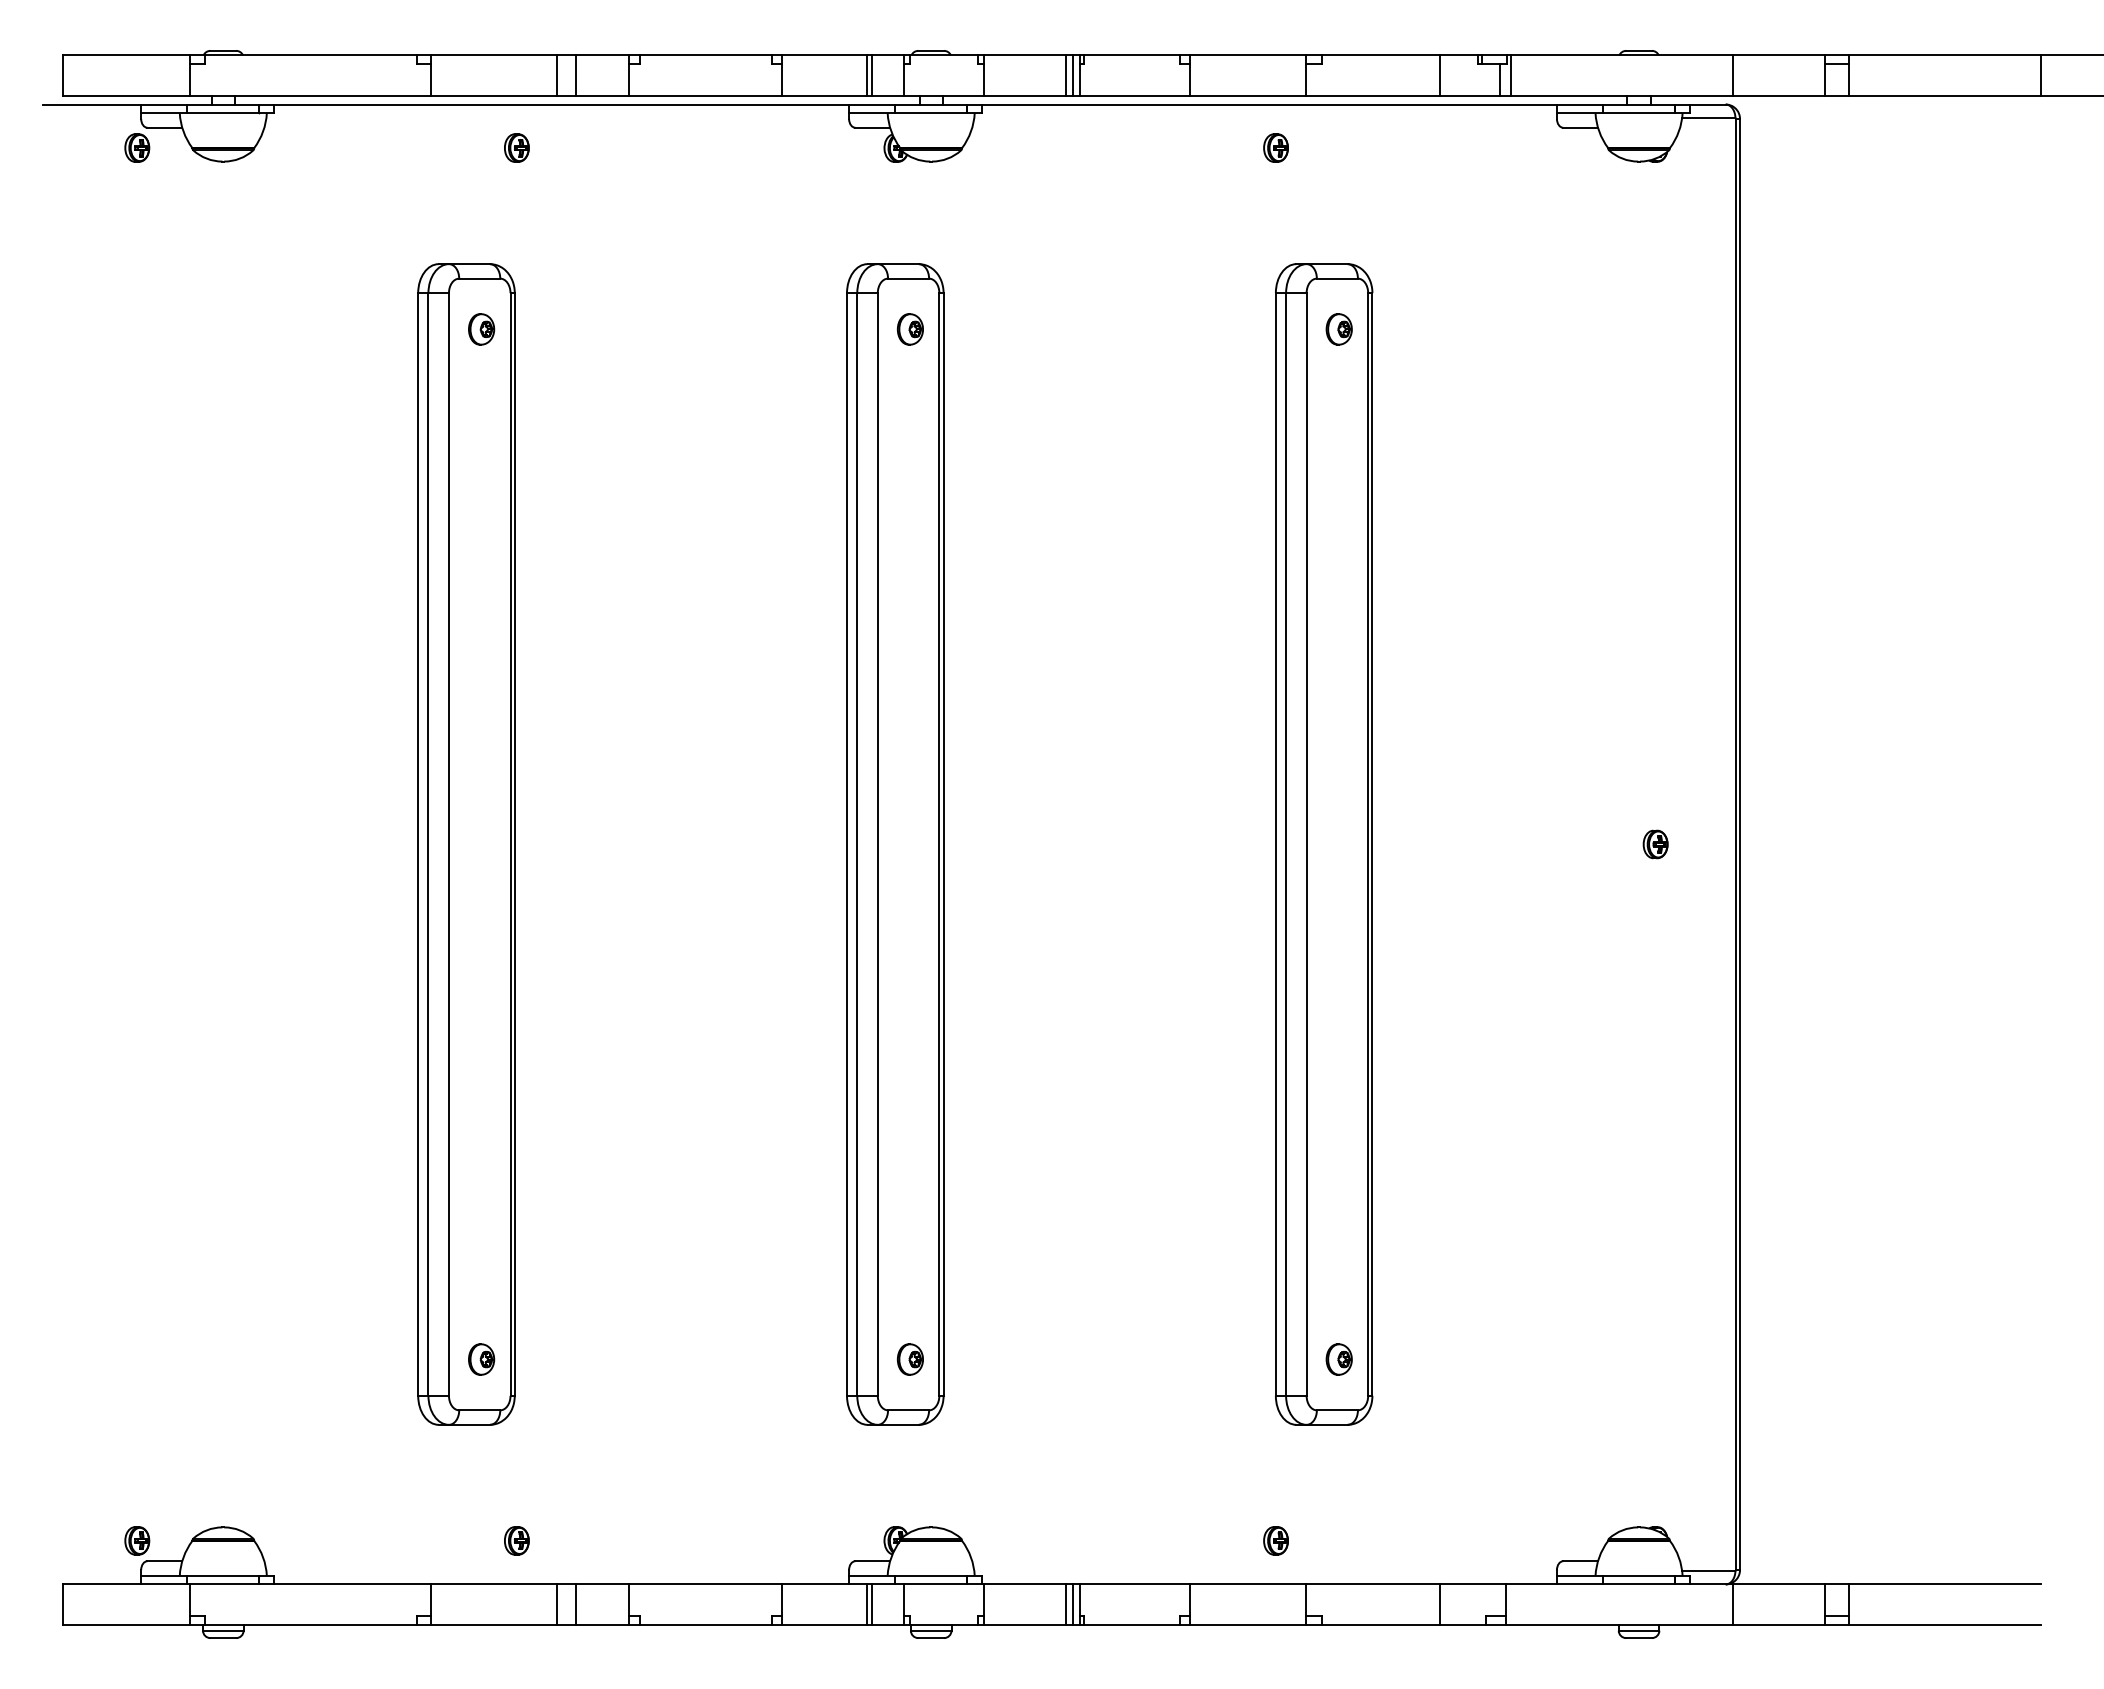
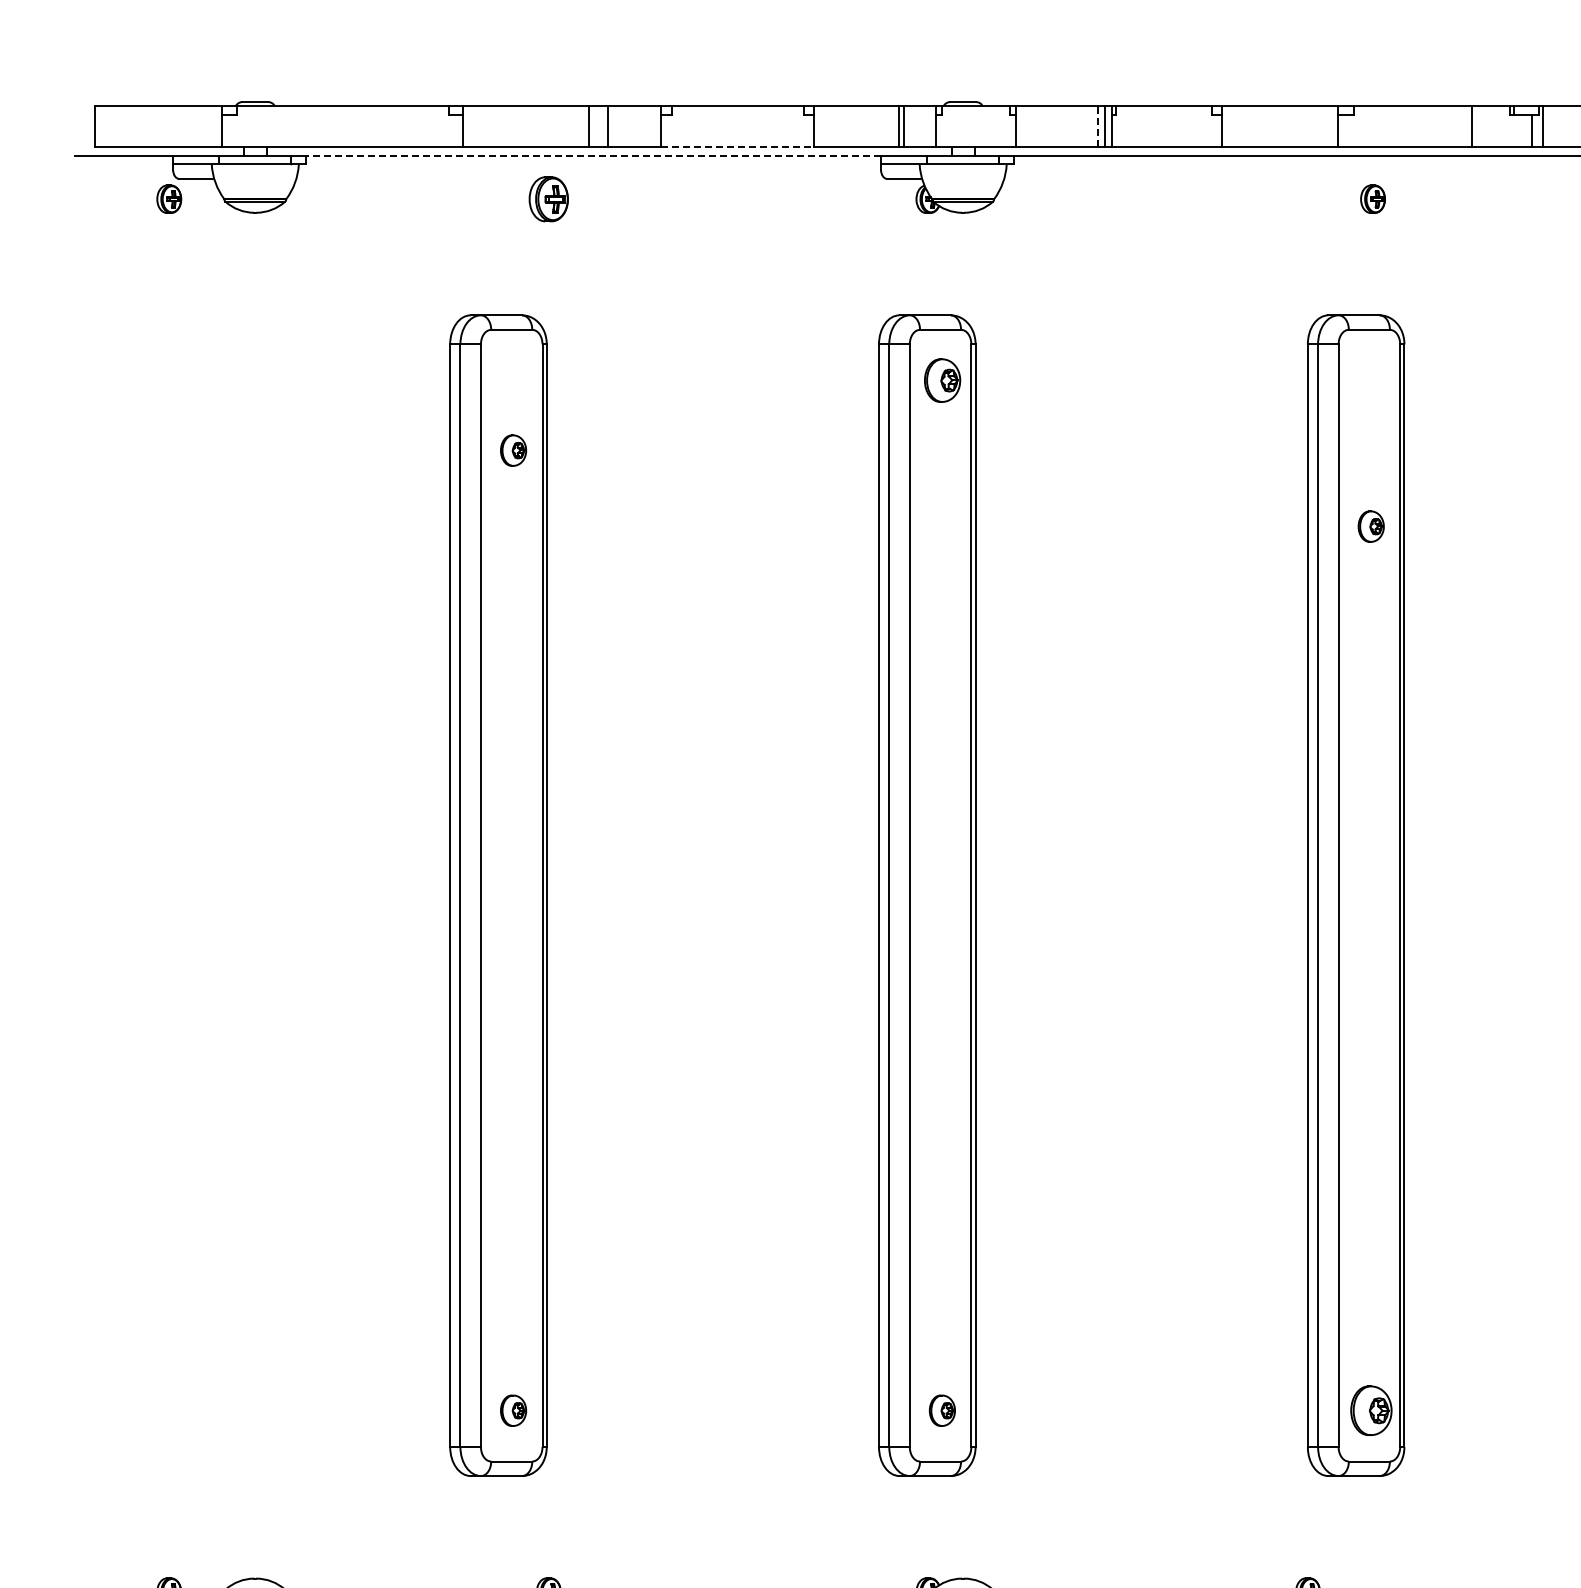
line: (1066, 75) -> (1098, 126), solid -> dashed
line: (705, 95) -> (737, 146), solid -> dashed
line: (561, 104) -> (593, 155), solid -> dashed
part: (516, 147) -> (548, 198), size x1.6
part: (1275, 147) -> (1372, 198), moved
part: (481, 329) -> (513, 450), moved
part: (909, 329) -> (941, 380), size x1.4
part: (1338, 329) -> (1370, 526), moved
part: (1338, 1359) -> (1370, 1410), size x1.6

